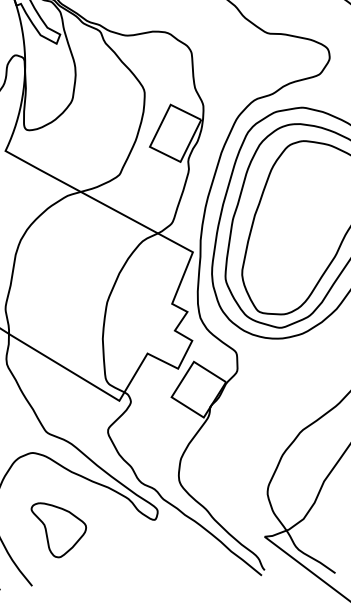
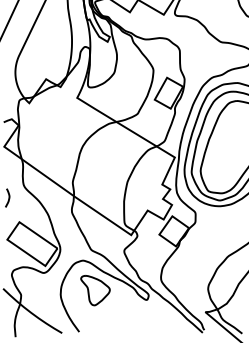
part: (59, 529) -> (95, 290), moved

